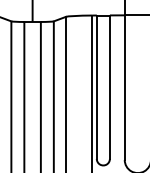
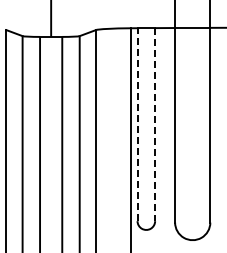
line: (96, 87) -> (137, 124), solid -> dashed
line: (110, 87) -> (155, 125), solid -> dashed

